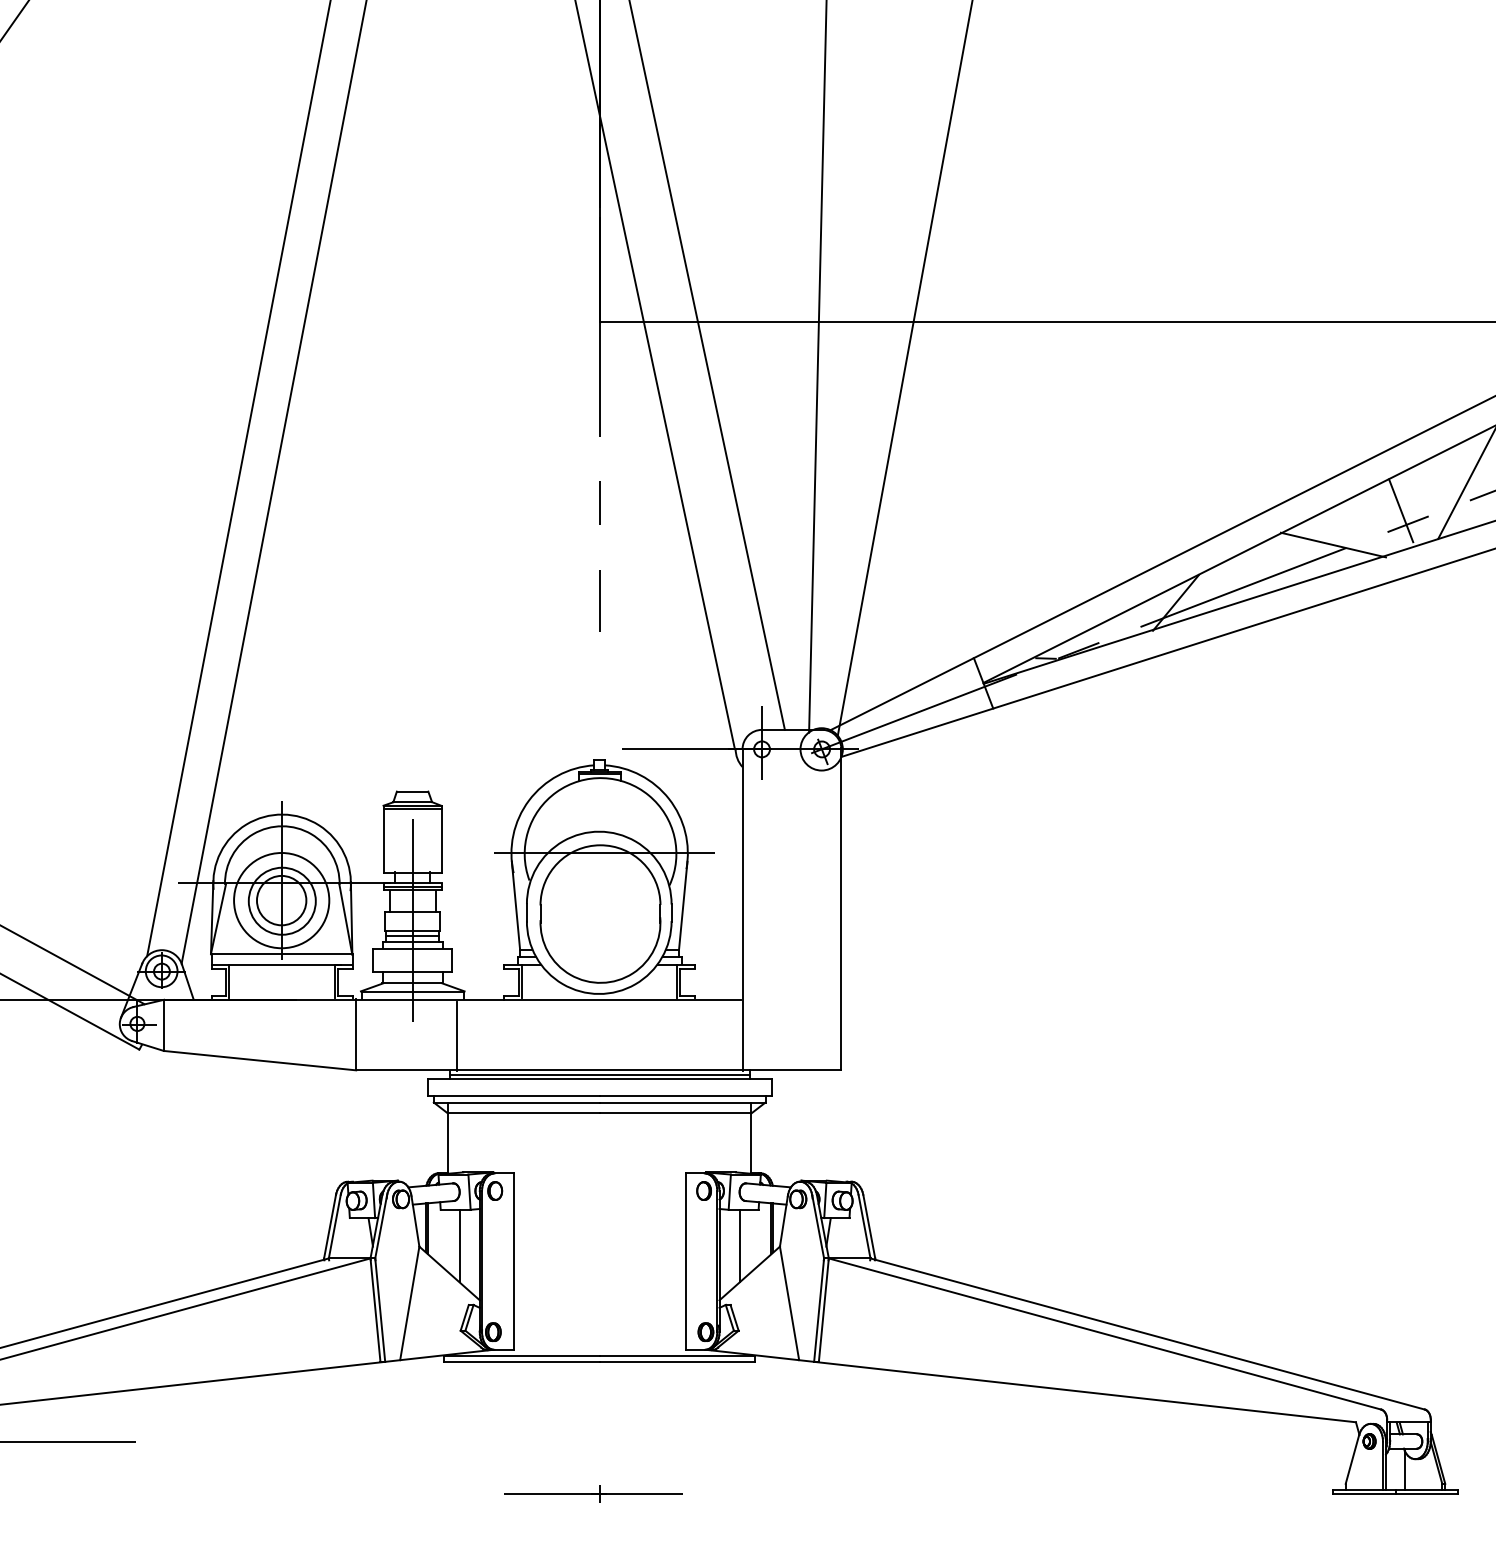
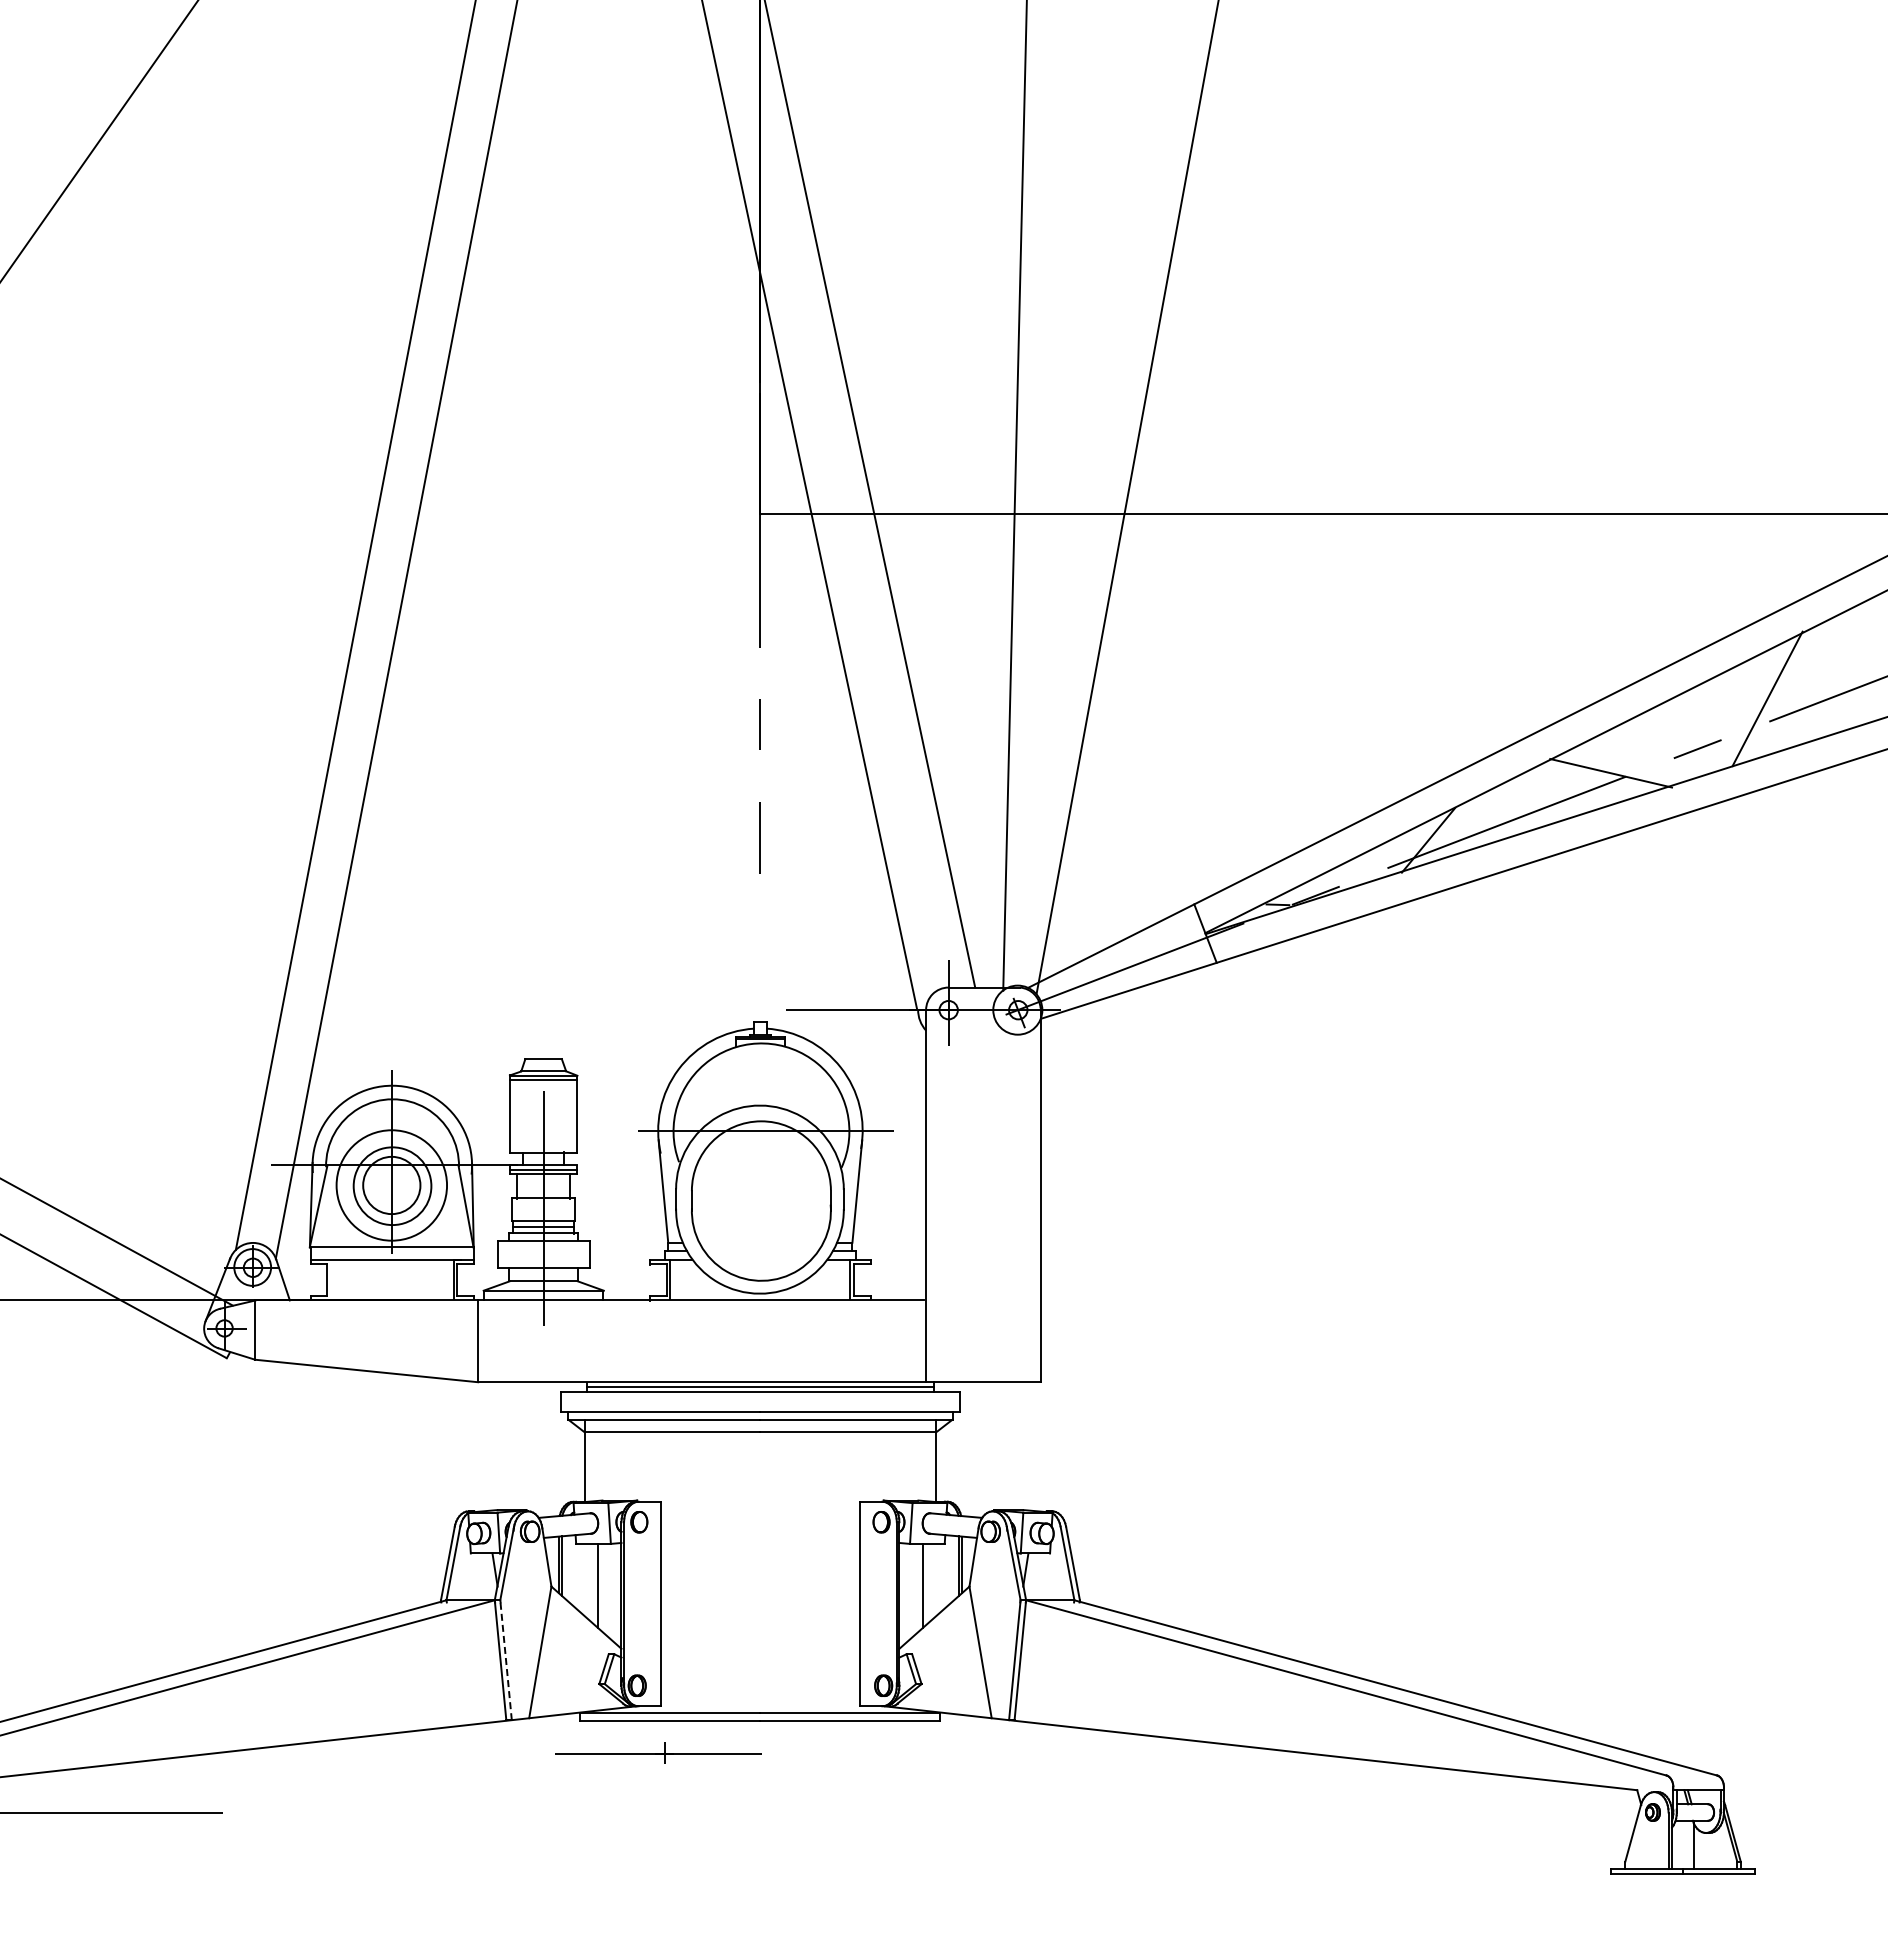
line: (1401, 510) -> (1689, 733), removed
line: (228, 980) -> (330, 1278), removed
line: (456, 1036) -> (594, 1342), removed
line: (380, 1309) -> (506, 1659), solid -> dashed
part: (593, 1493) -> (658, 1752), moved

